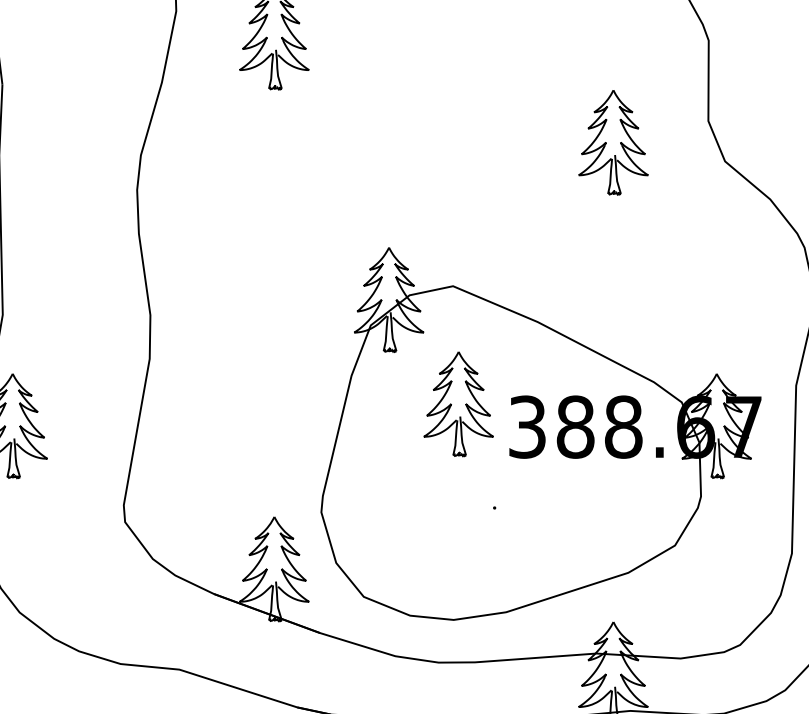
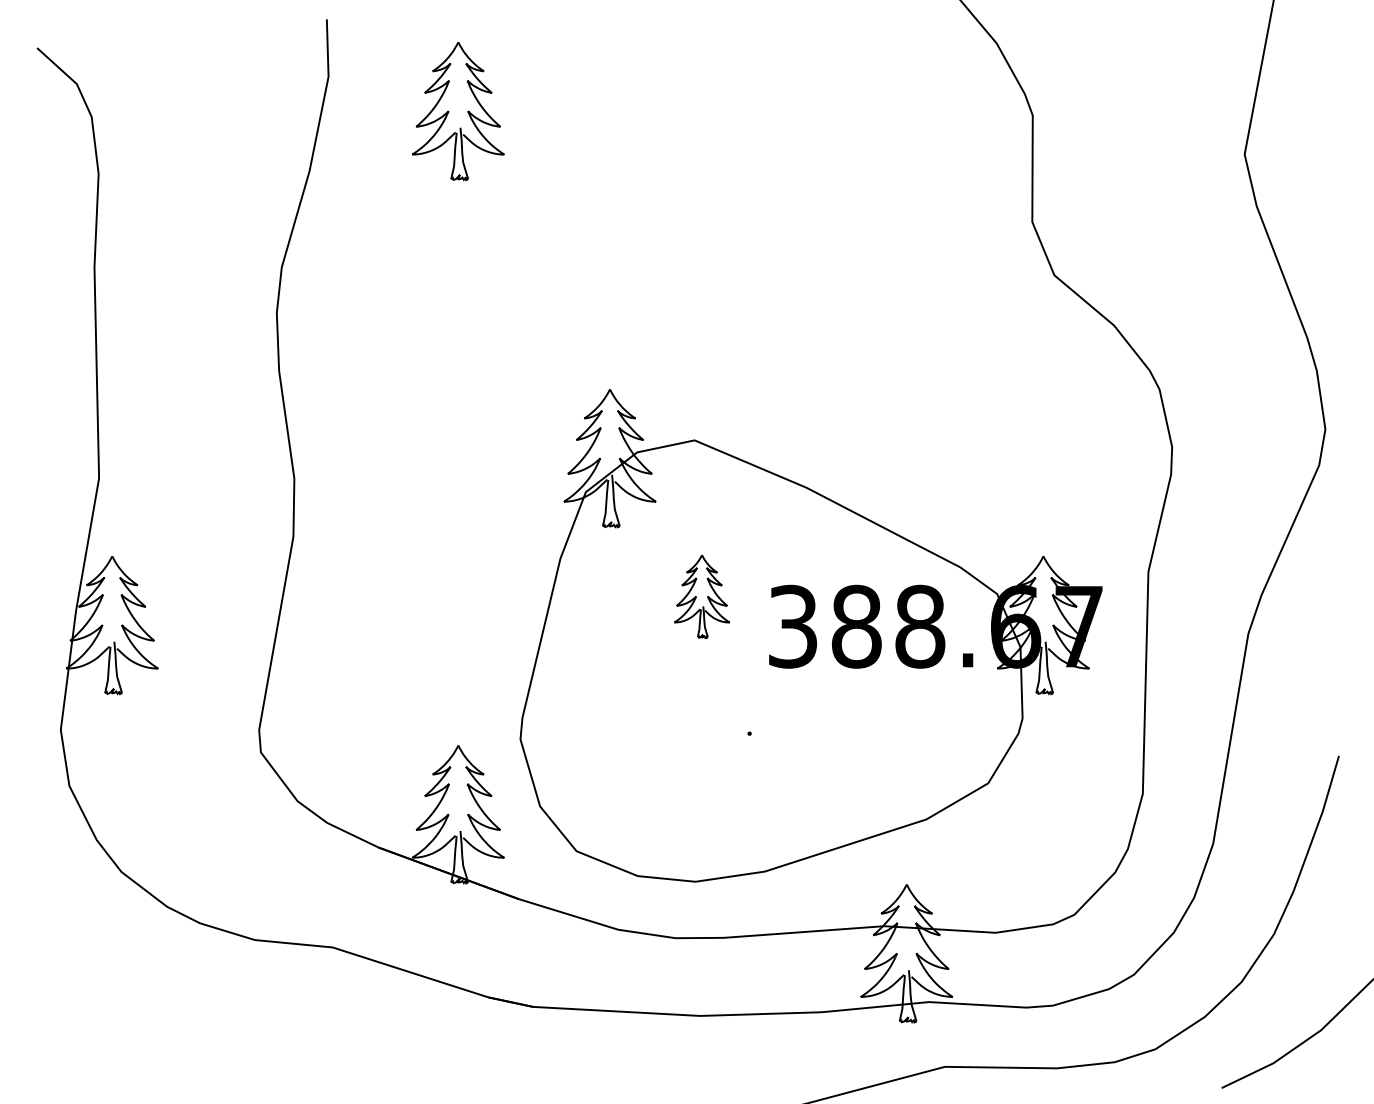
part: (613, 142) -> (906, 250), removed
part: (458, 404) -> (701, 596), size x0.6

